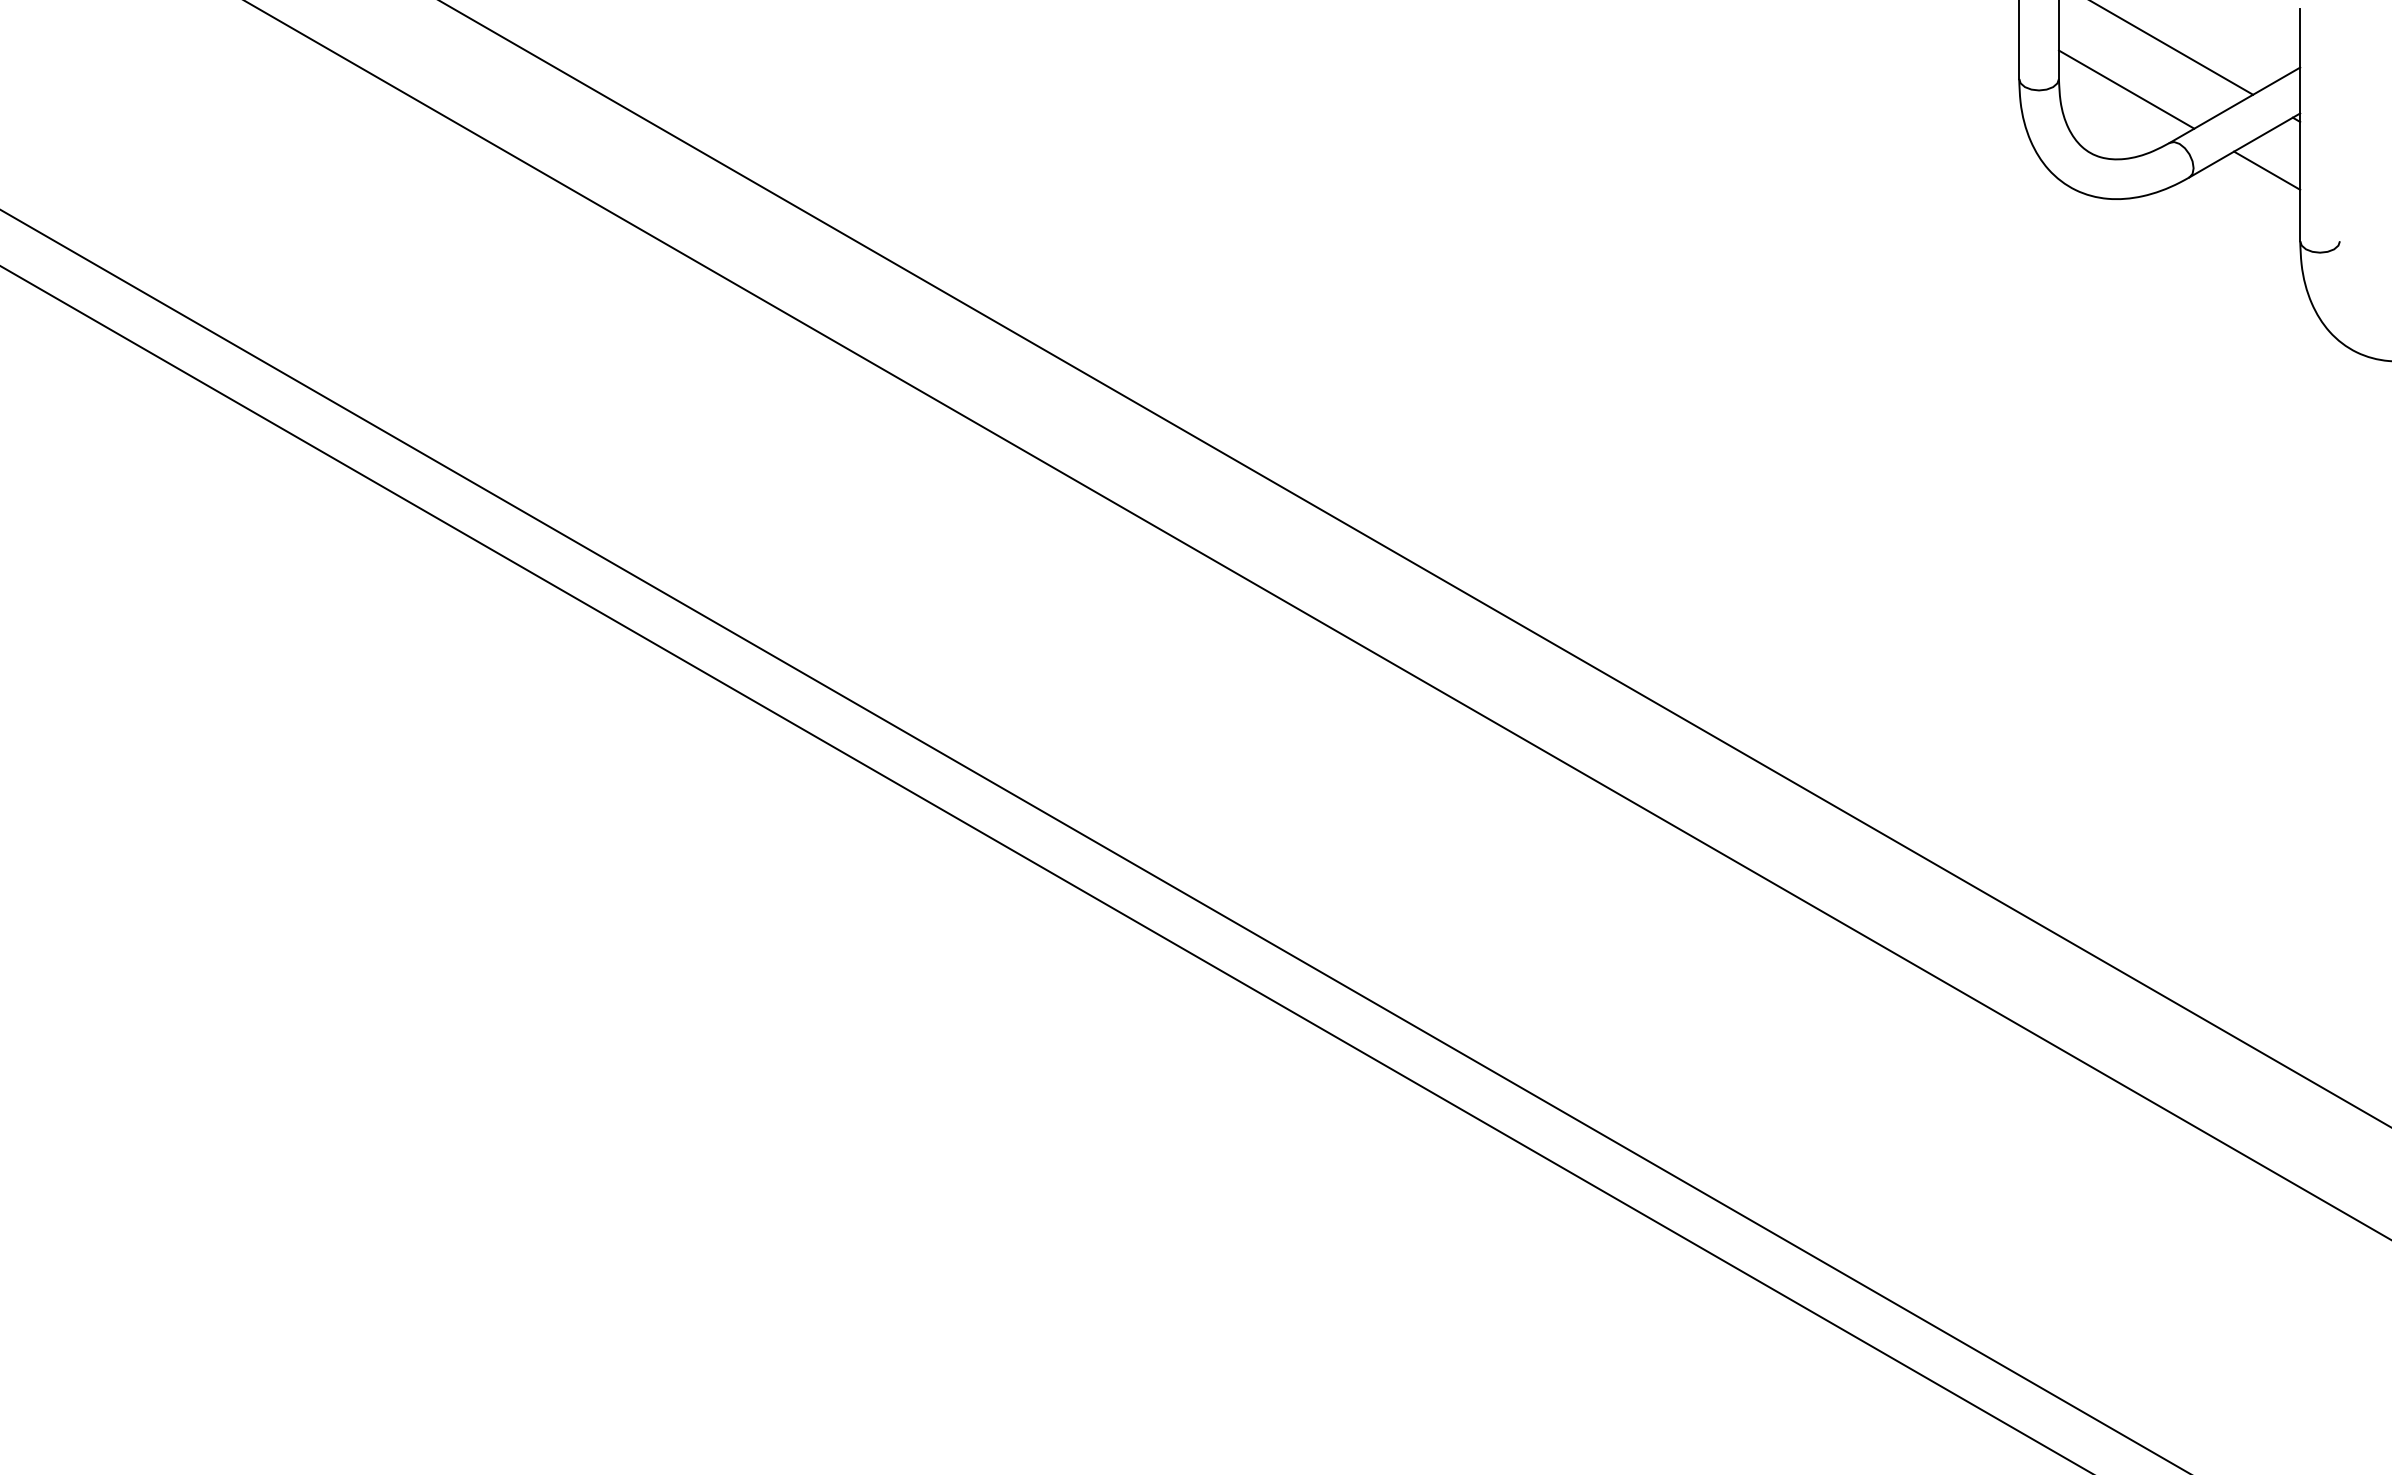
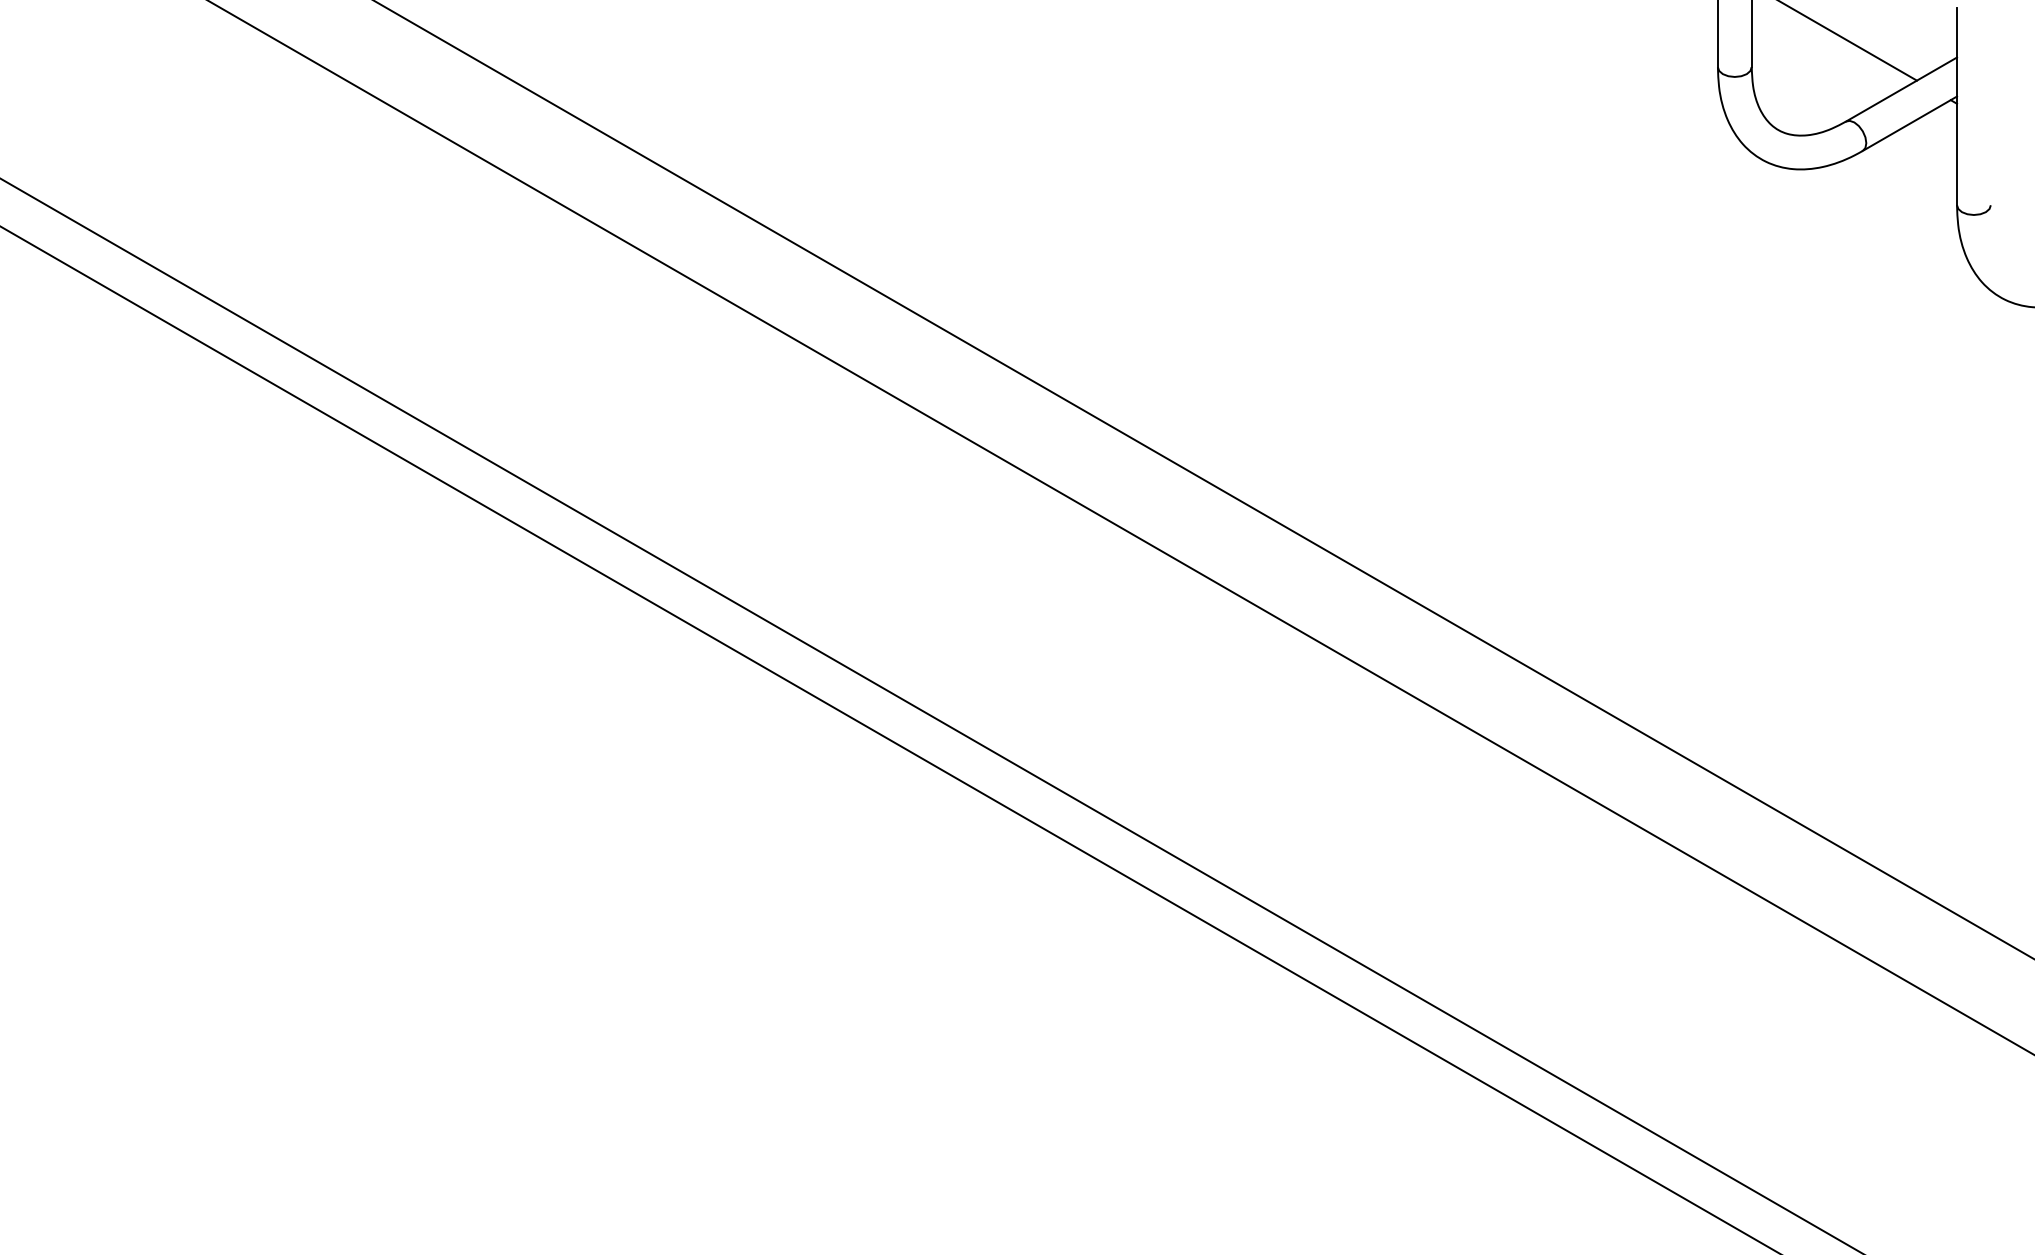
line: (2125, 89) -> (1808, 76), removed
line: (2266, 171) -> (1928, 145), removed

